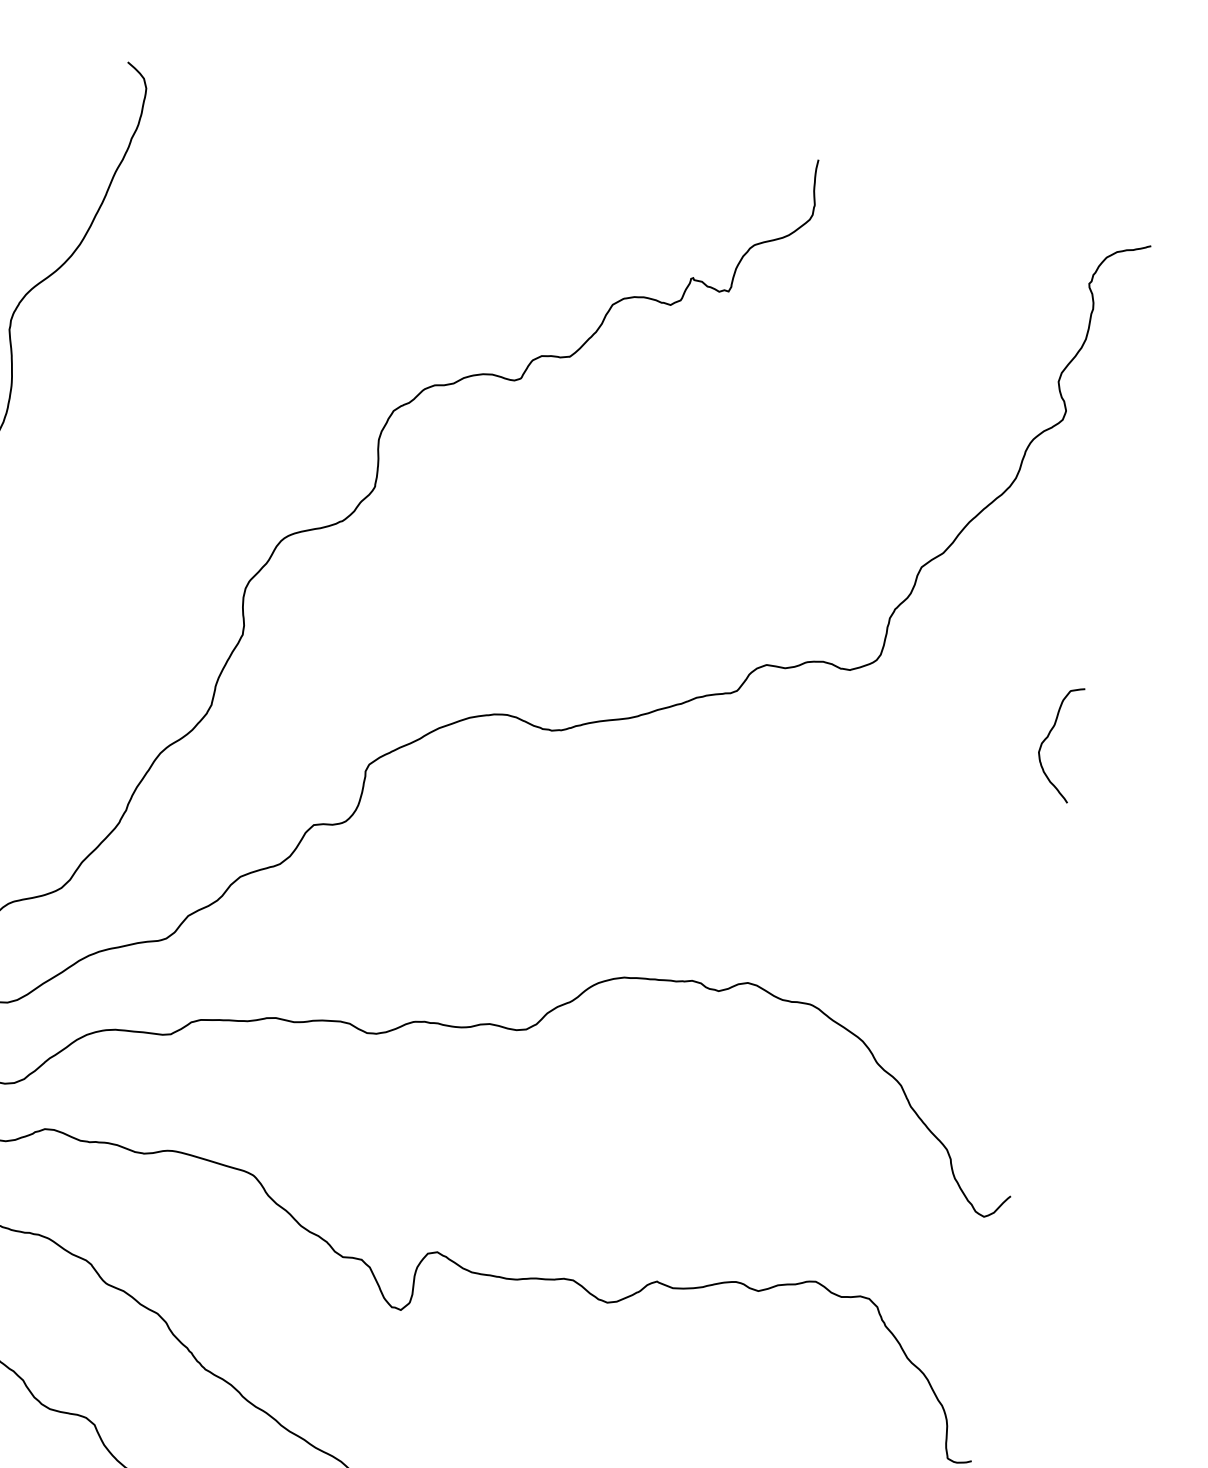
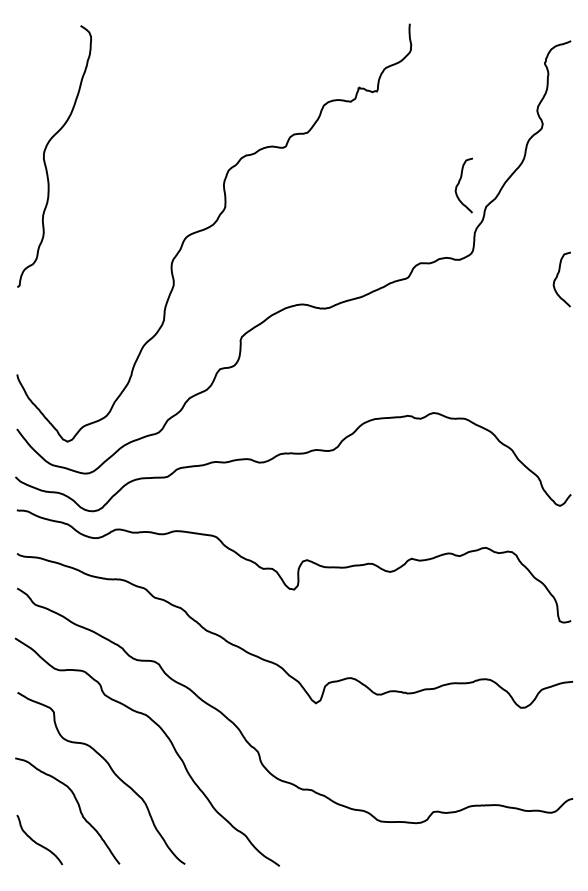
curve: (872, 512) -> (459, 184), added

